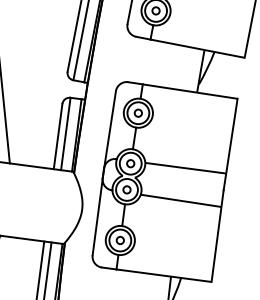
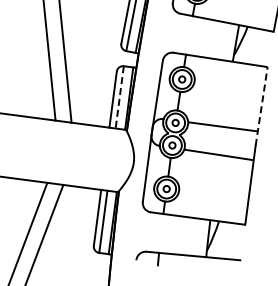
line: (65, 134) -> (119, 97), solid -> dashed
line: (230, 144) -> (261, 106), solid -> dashed

